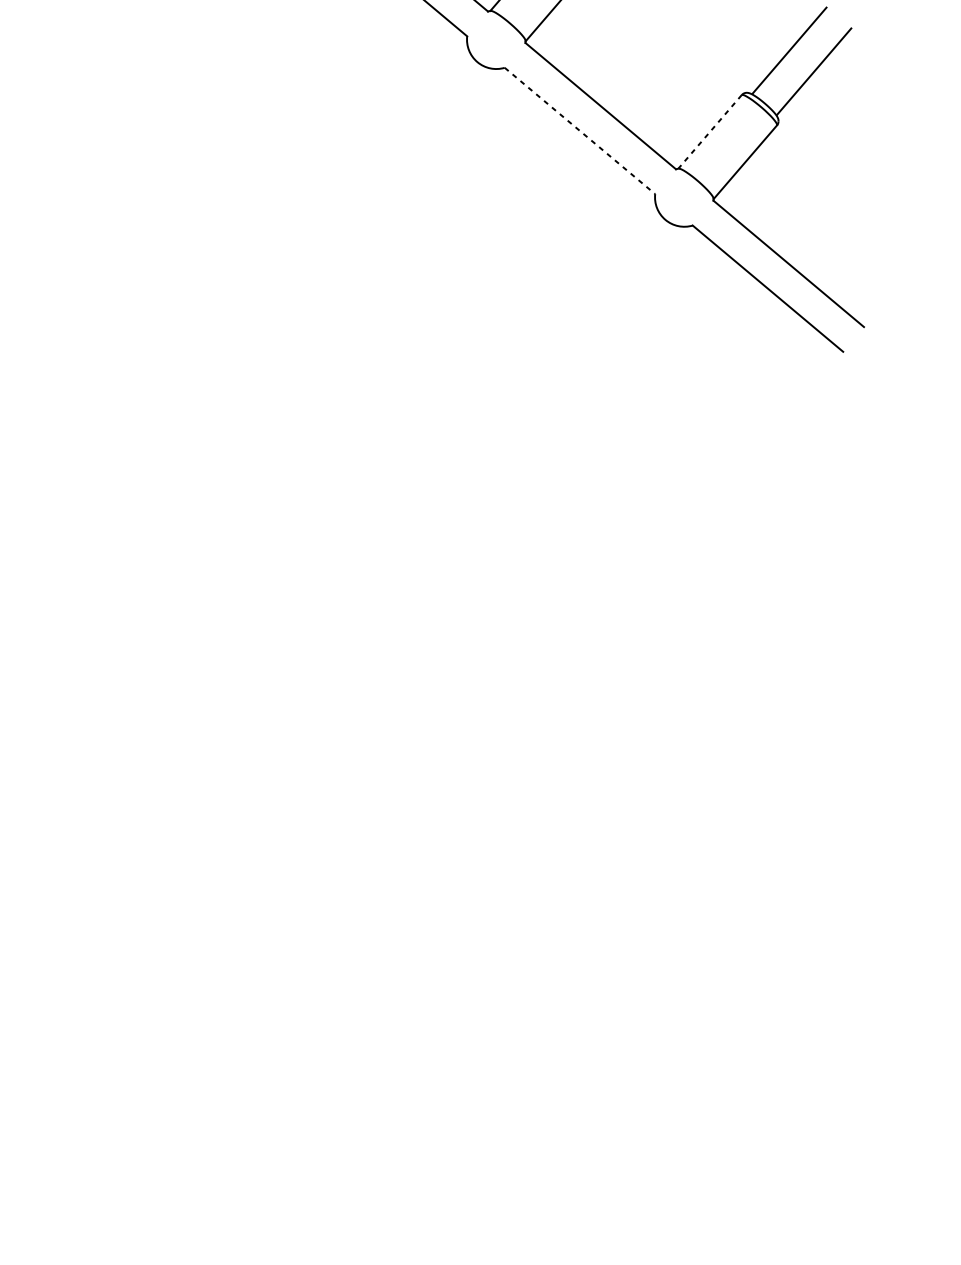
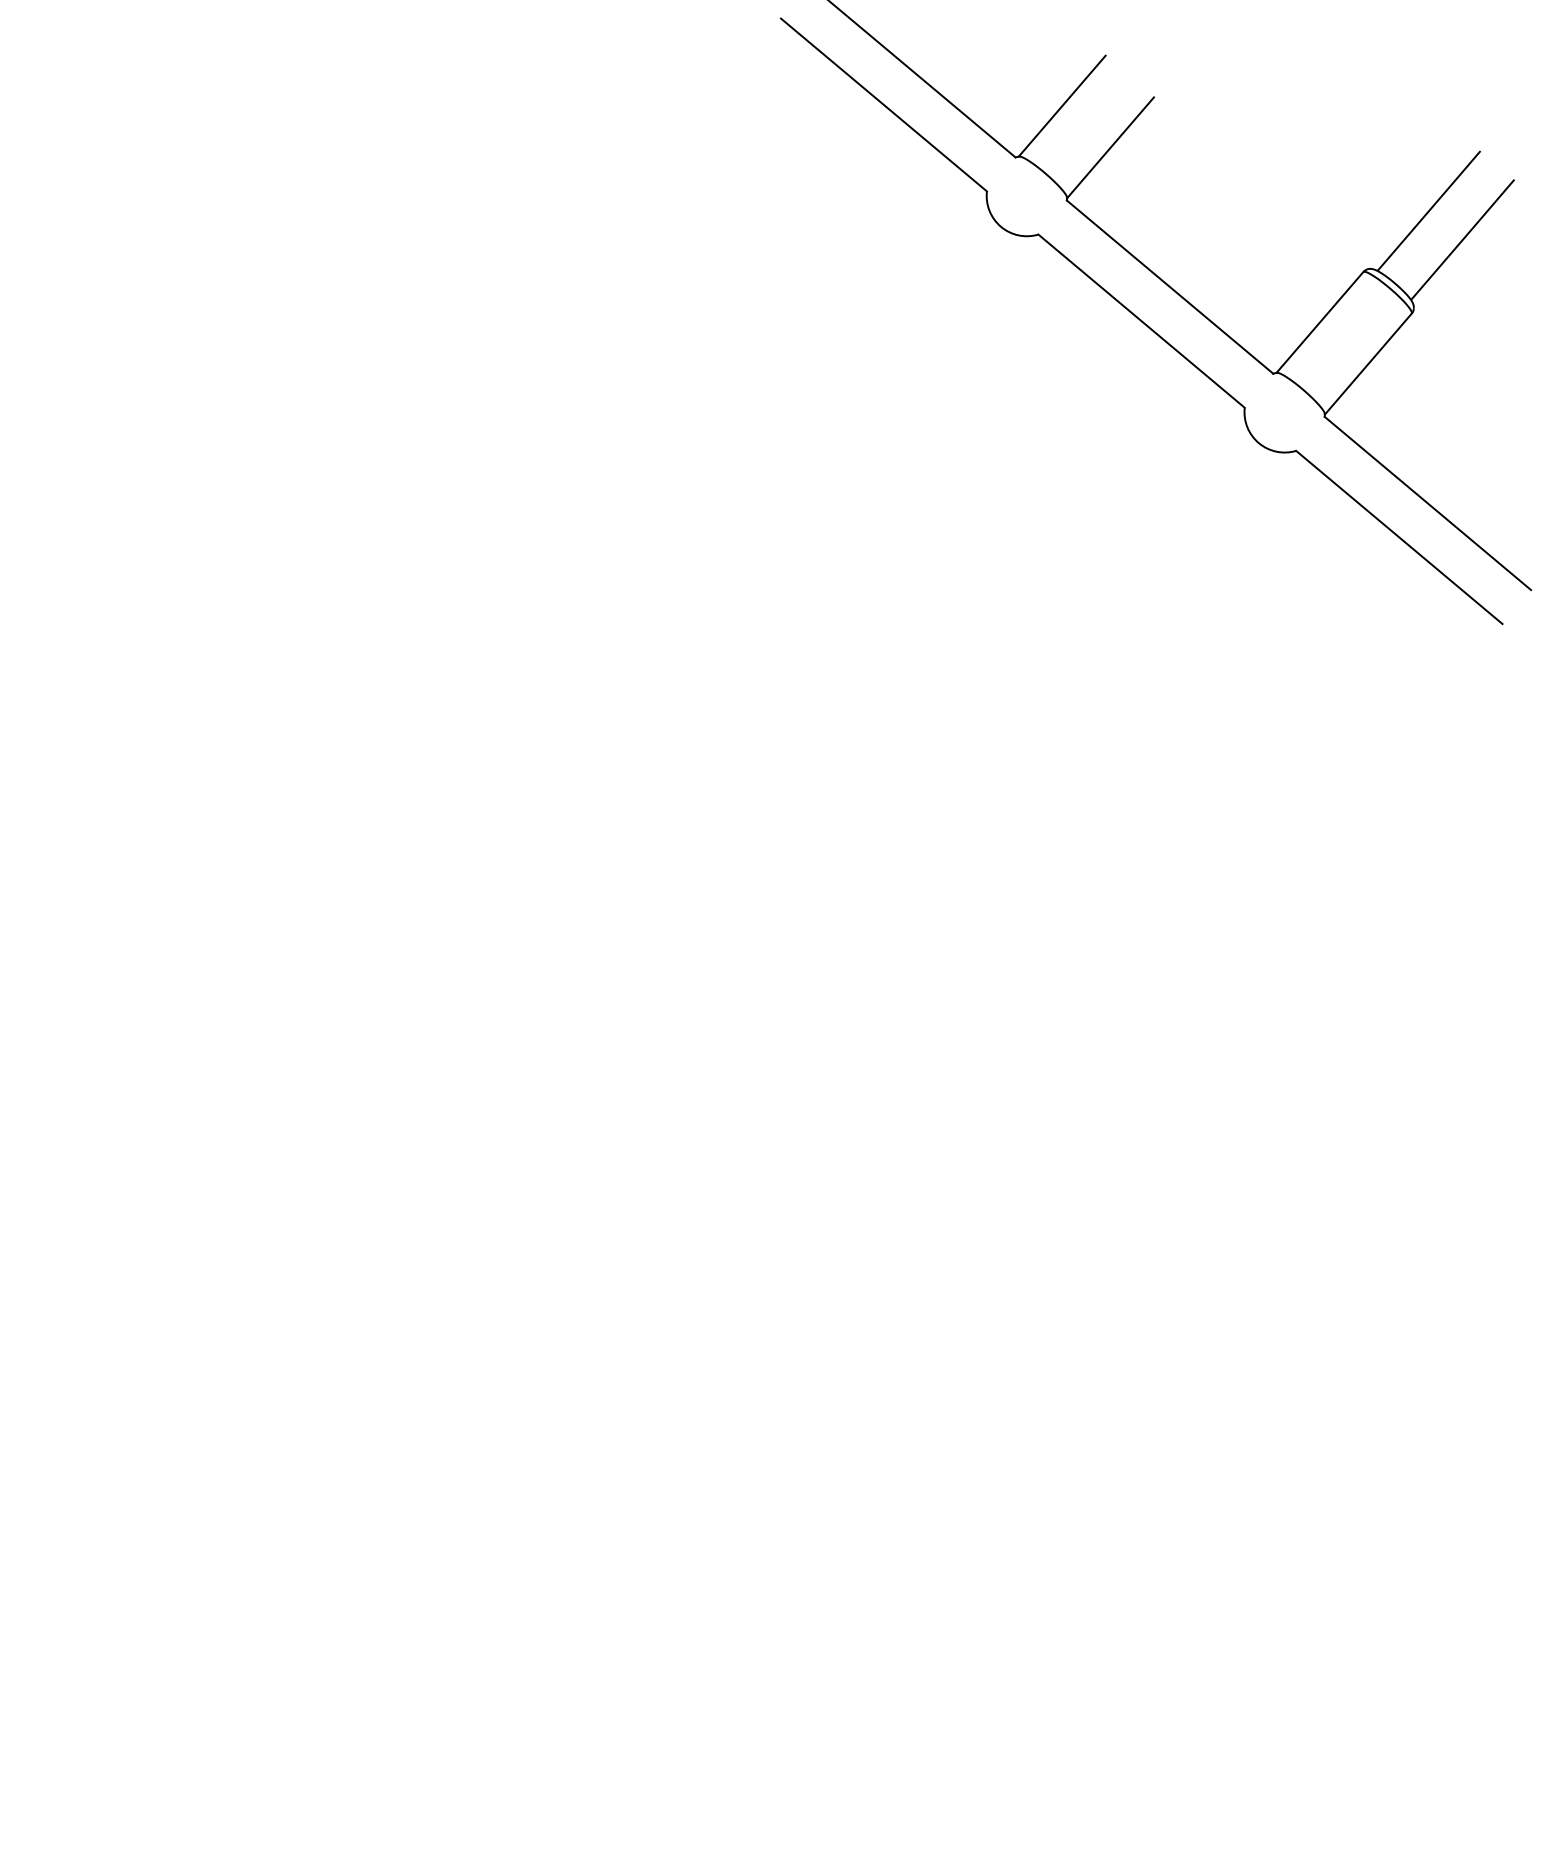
line: (579, 131) -> (1141, 321), dashed -> solid
line: (709, 131) -> (1319, 322), dashed -> solid

